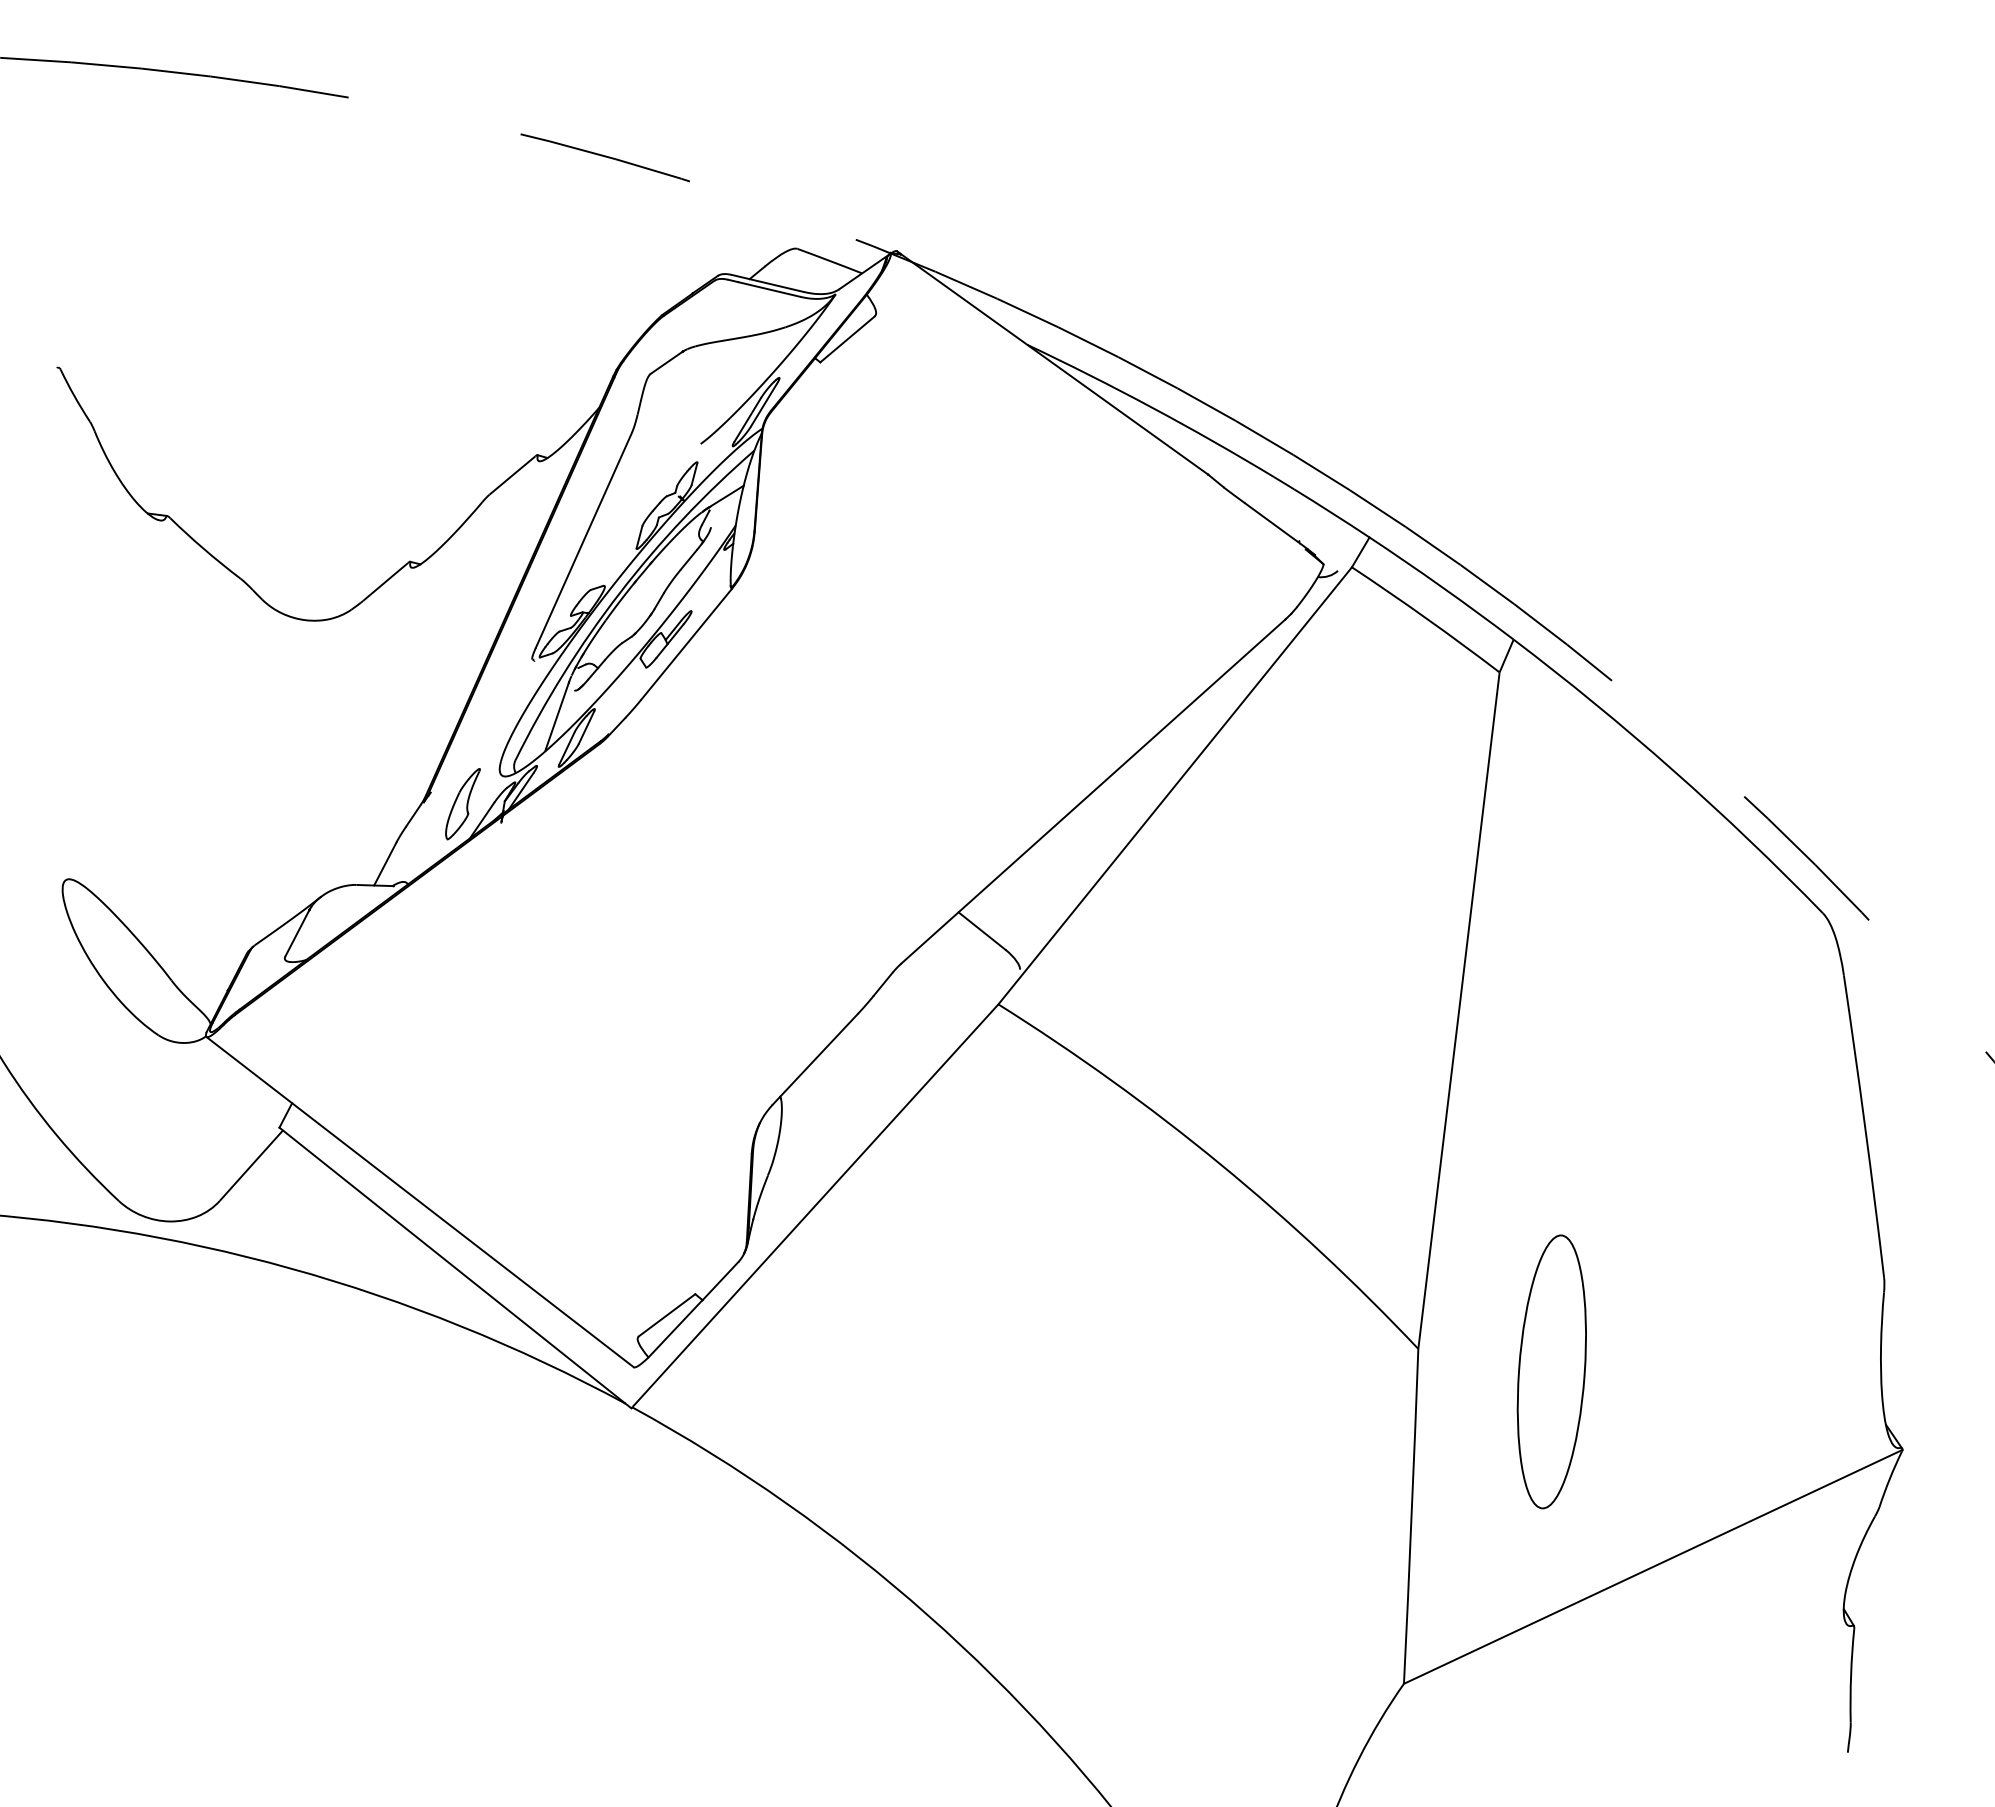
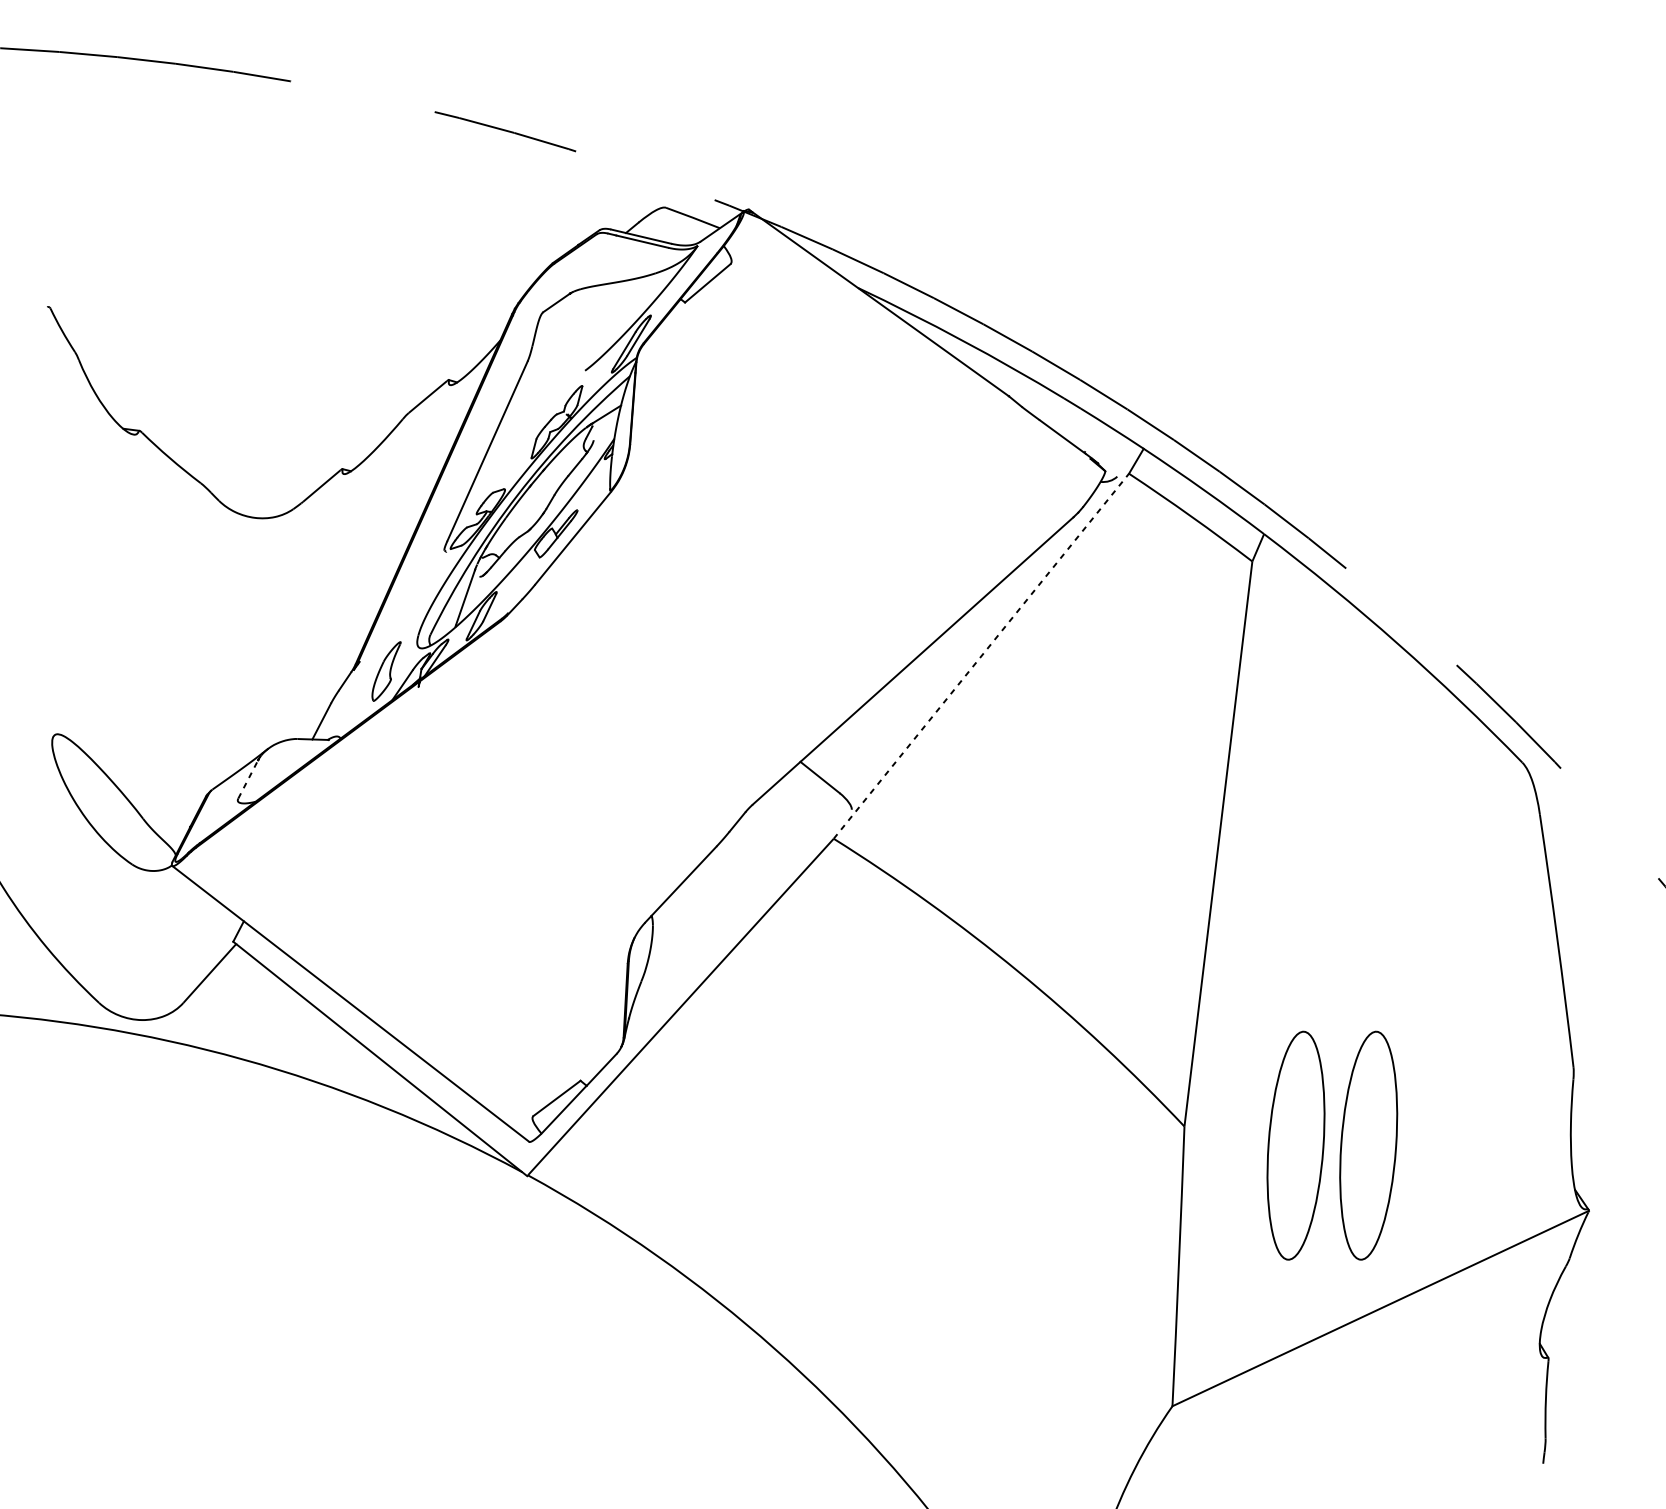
line: (1175, 785) -> (981, 655), solid -> dashed
line: (297, 933) -> (248, 779), solid -> dashed
part: (1638, 1371) -> (1368, 1145), added

